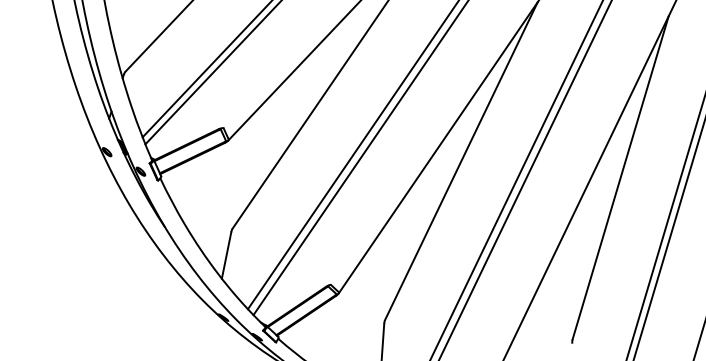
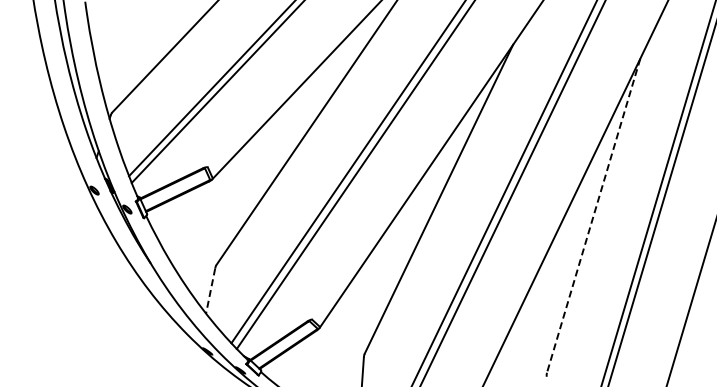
line: (620, 177) -> (593, 215), solid -> dashed
line: (226, 255) -> (210, 291), solid -> dashed

